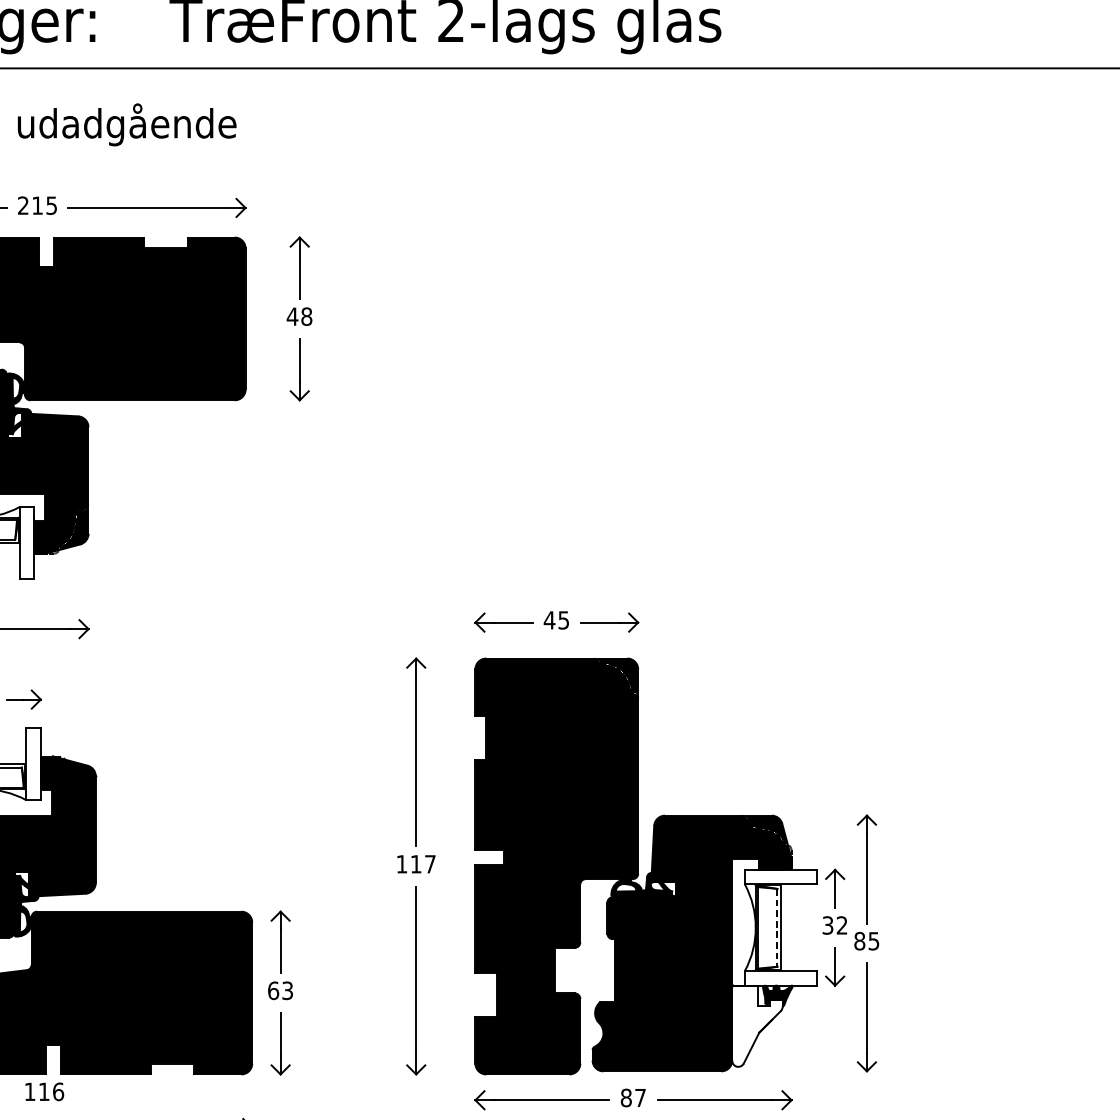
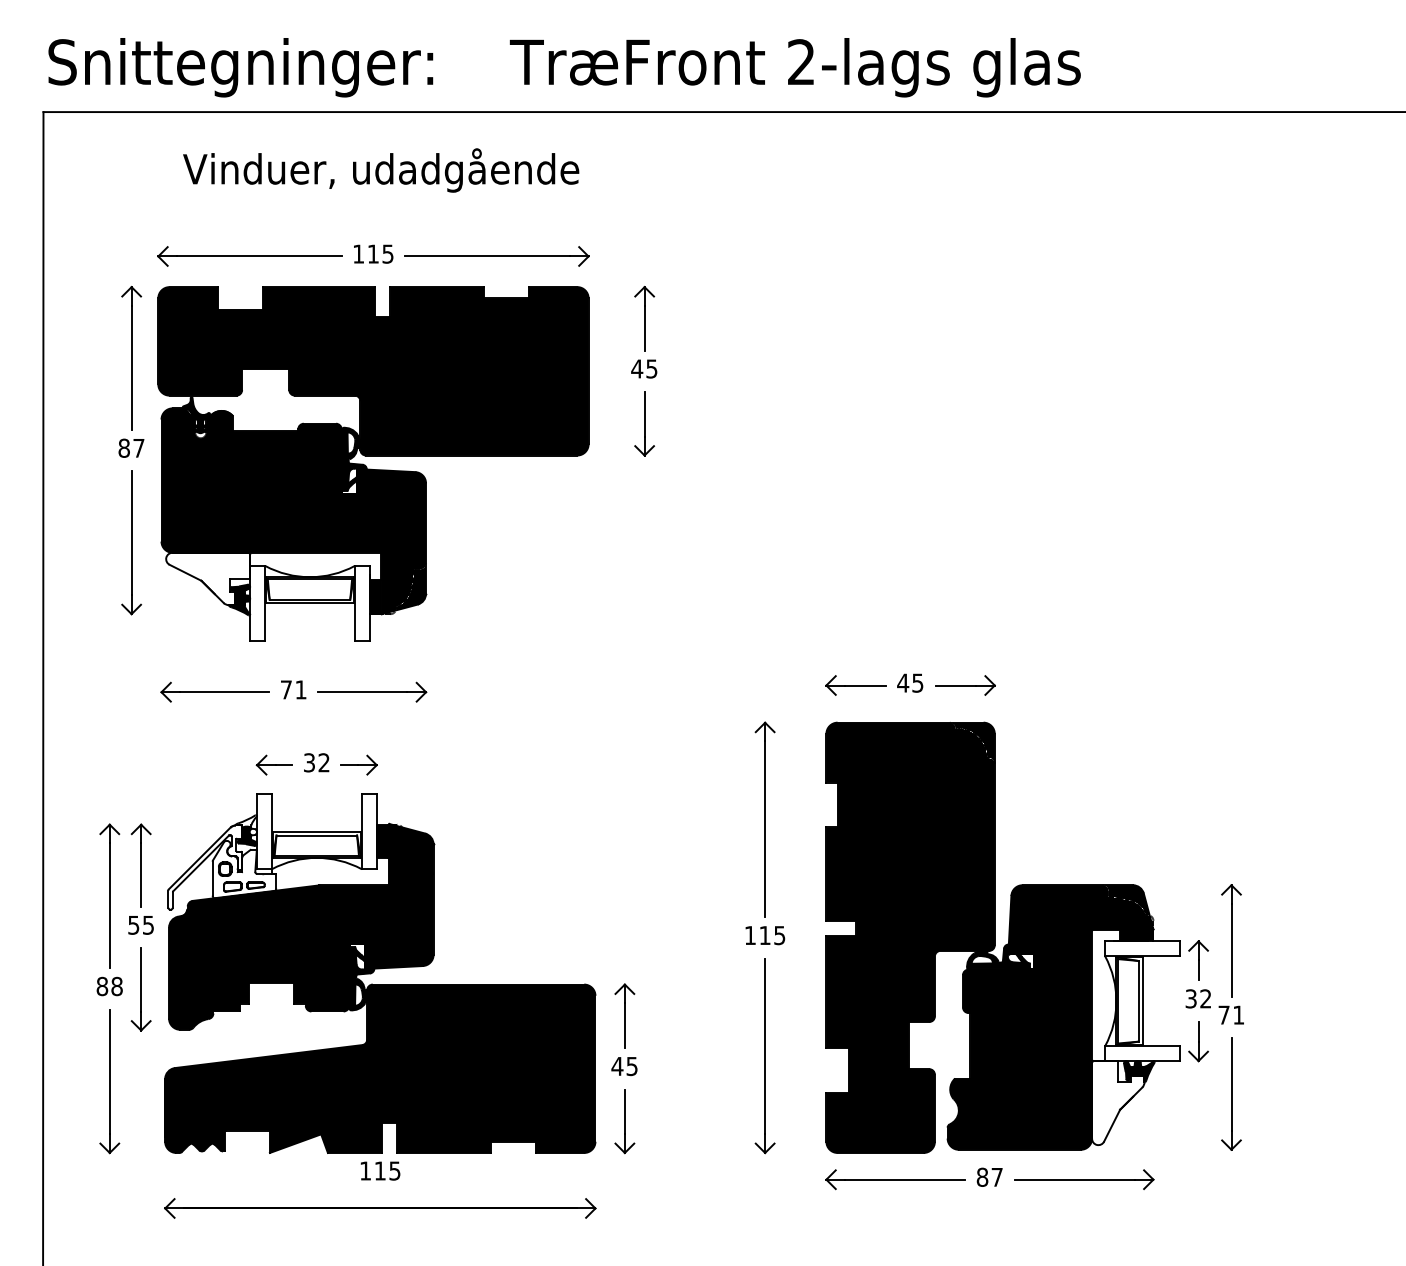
text: (23, 205) -> (358, 253), 215 -> 115
text: (306, 316) -> (651, 368), 48 -> 45
text: (430, 864) -> (779, 935), 117 -> 115
line: (777, 928) -> (1138, 1001), dashed -> solid
text: (866, 940) -> (1231, 1014), 85 -> 71
text: (280, 990) -> (624, 1066), 63 -> 45
text: (57, 1091) -> (394, 1170), 116 -> 115

